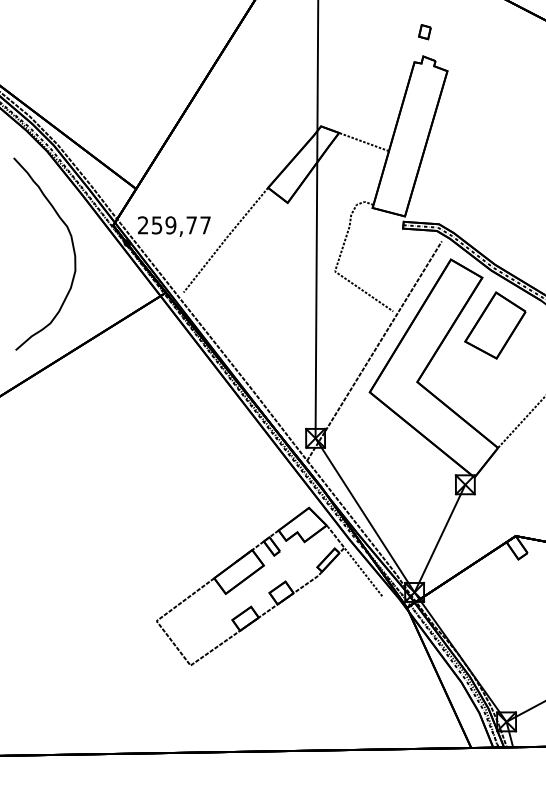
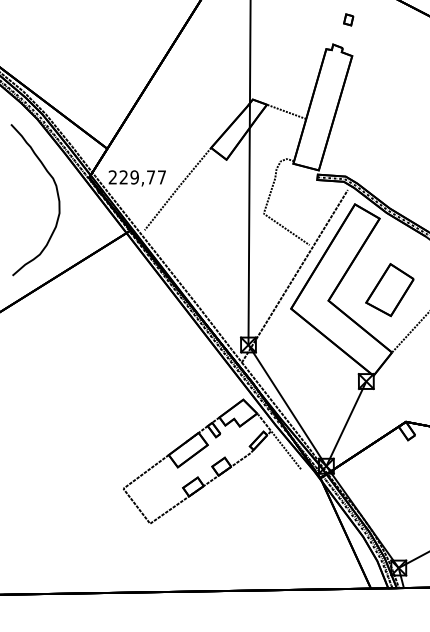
part: (424, 32) -> (348, 20), moved
text: (156, 225) -> (123, 177), 259,77 -> 229,77
part: (495, 325) -> (390, 290), moved

